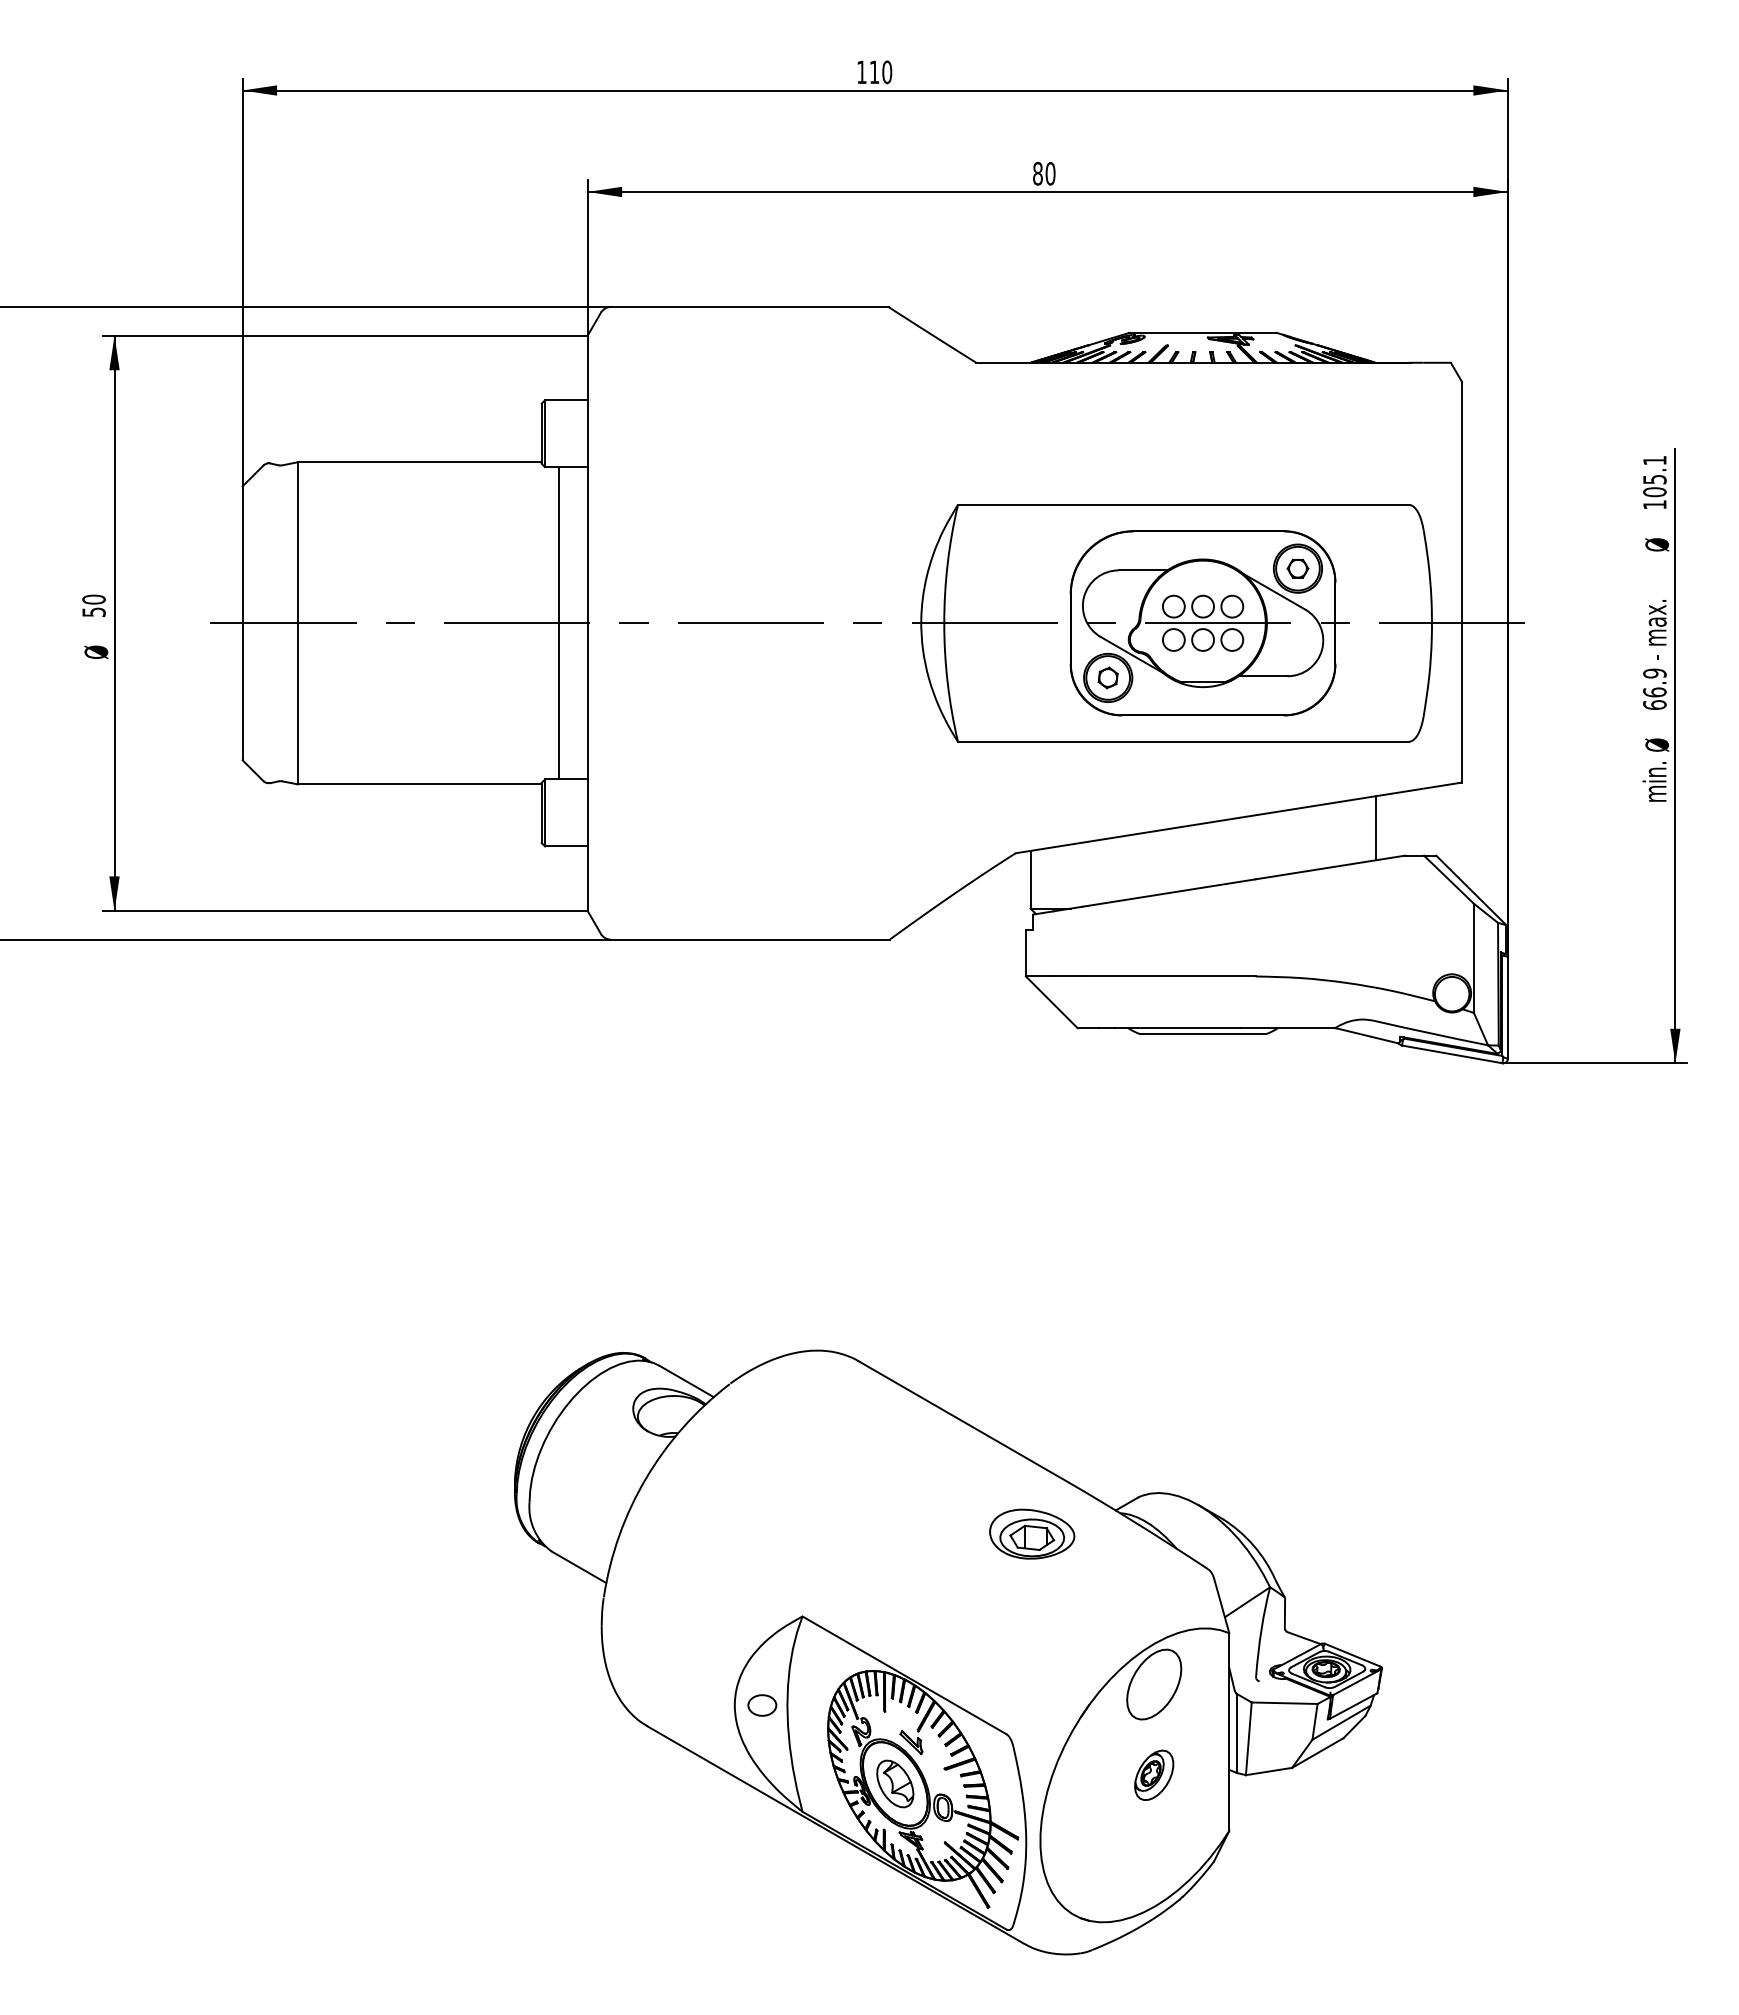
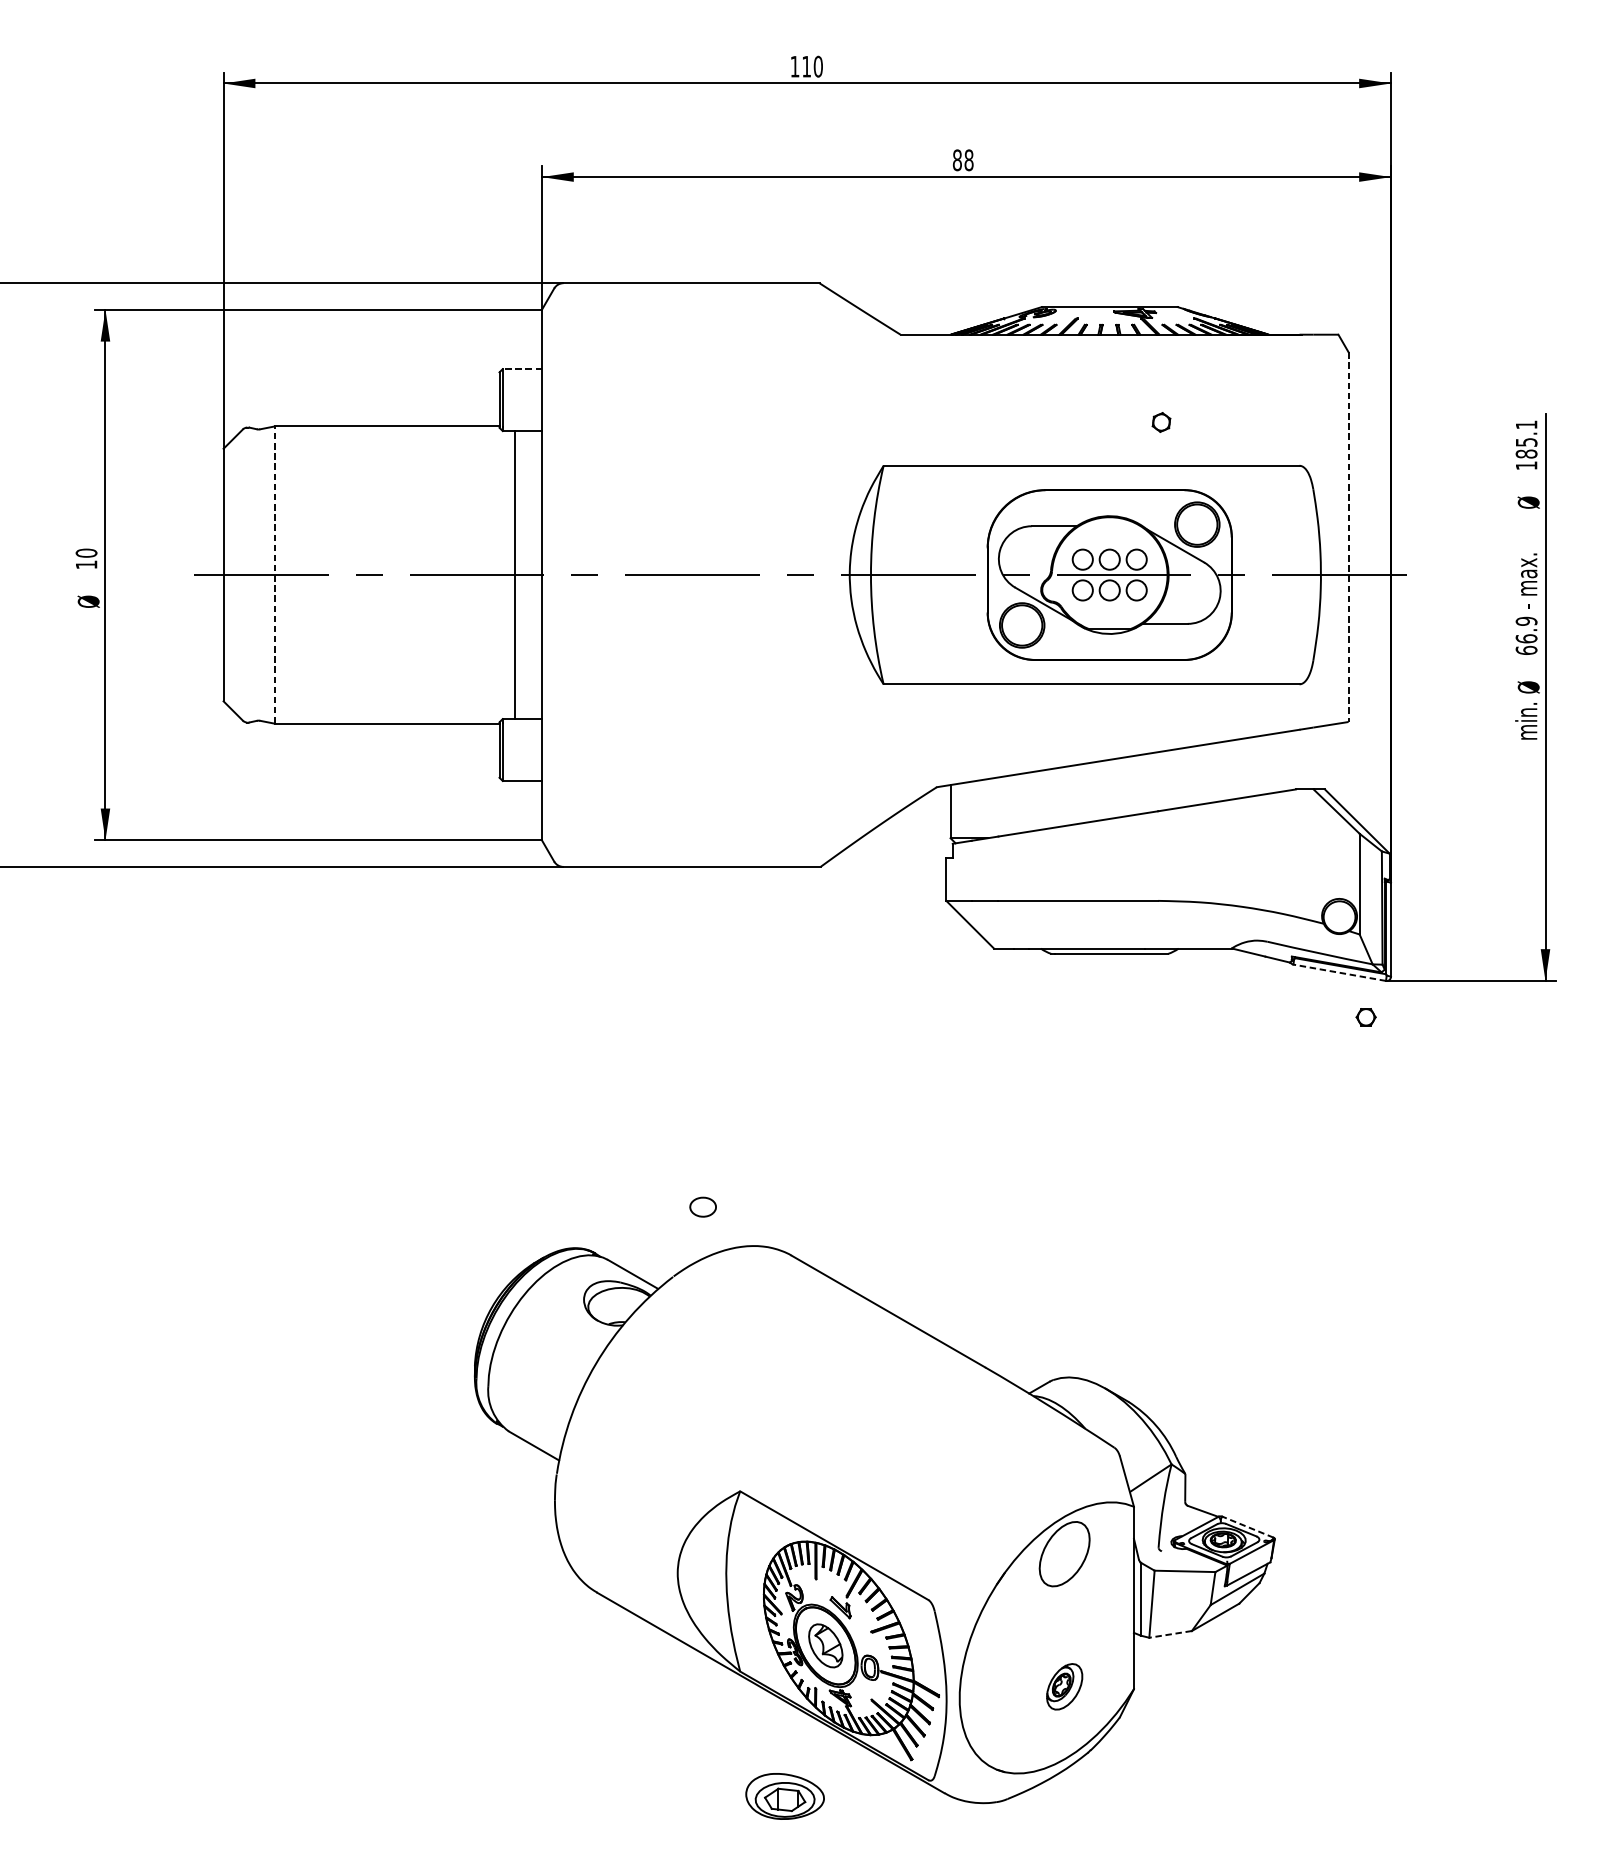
text: (1050, 173) -> (968, 160), 80 -> 88
line: (565, 400) -> (521, 369), solid -> dashed
text: (1654, 492) -> (1526, 454), 105.1 -> 185.1
part: (1297, 568) -> (1365, 1017), moved
line: (1461, 582) -> (1348, 537), solid -> dashed
text: (93, 611) -> (86, 564), 50 -> 10
line: (297, 622) -> (274, 574), solid -> dashed
part: (1107, 677) -> (1160, 422), moved
line: (1375, 828) -> (1268, 764), removed
line: (1452, 1054) -> (1339, 972), solid -> dashed
part: (1032, 1533) -> (785, 1795), moved
line: (1352, 1655) -> (1247, 1527), solid -> dashed
part: (762, 1705) -> (703, 1207), moved
line: (1268, 1771) -> (1170, 1634), solid -> dashed
part: (1154, 1774) -> (1064, 1686), moved

